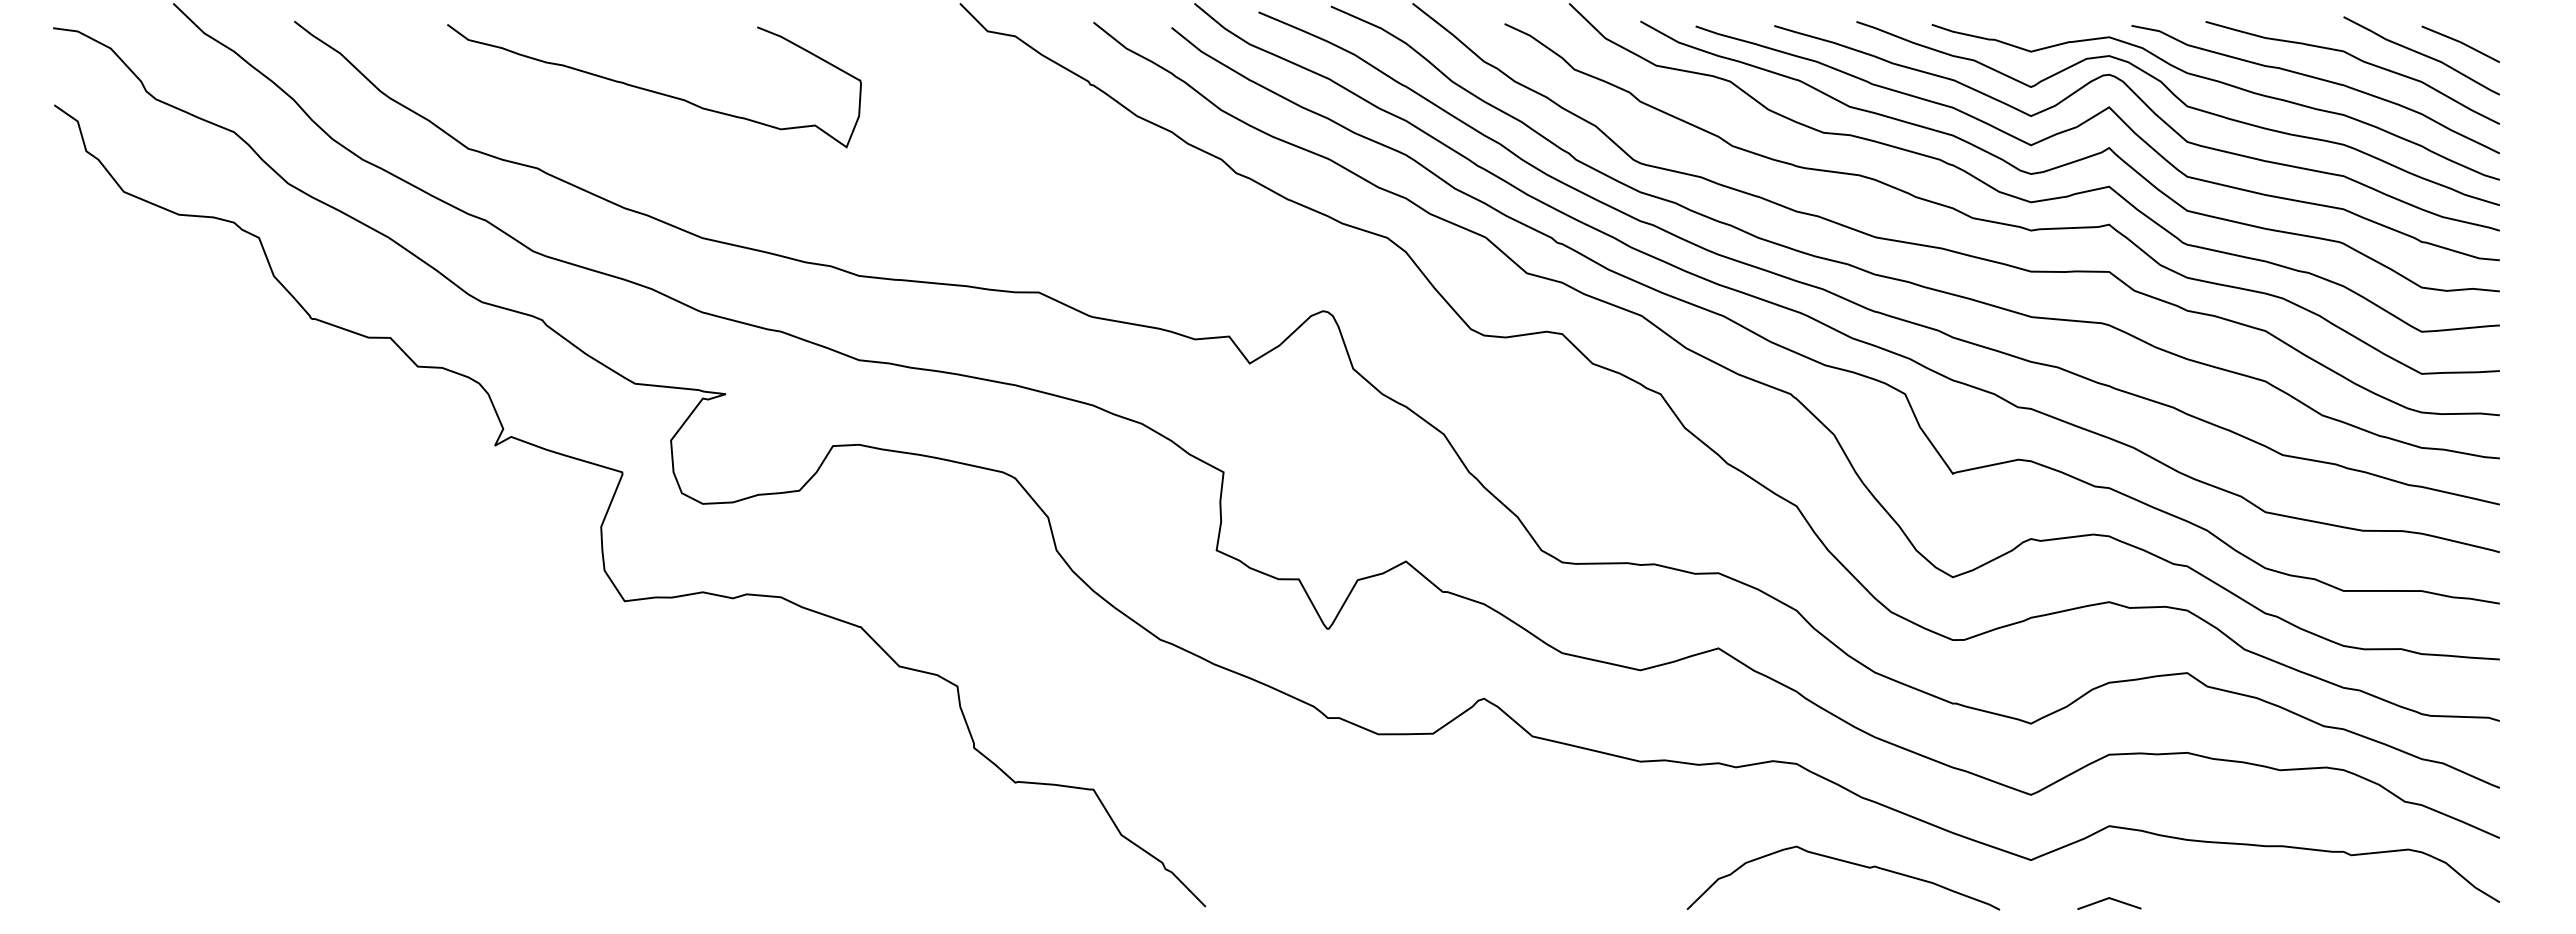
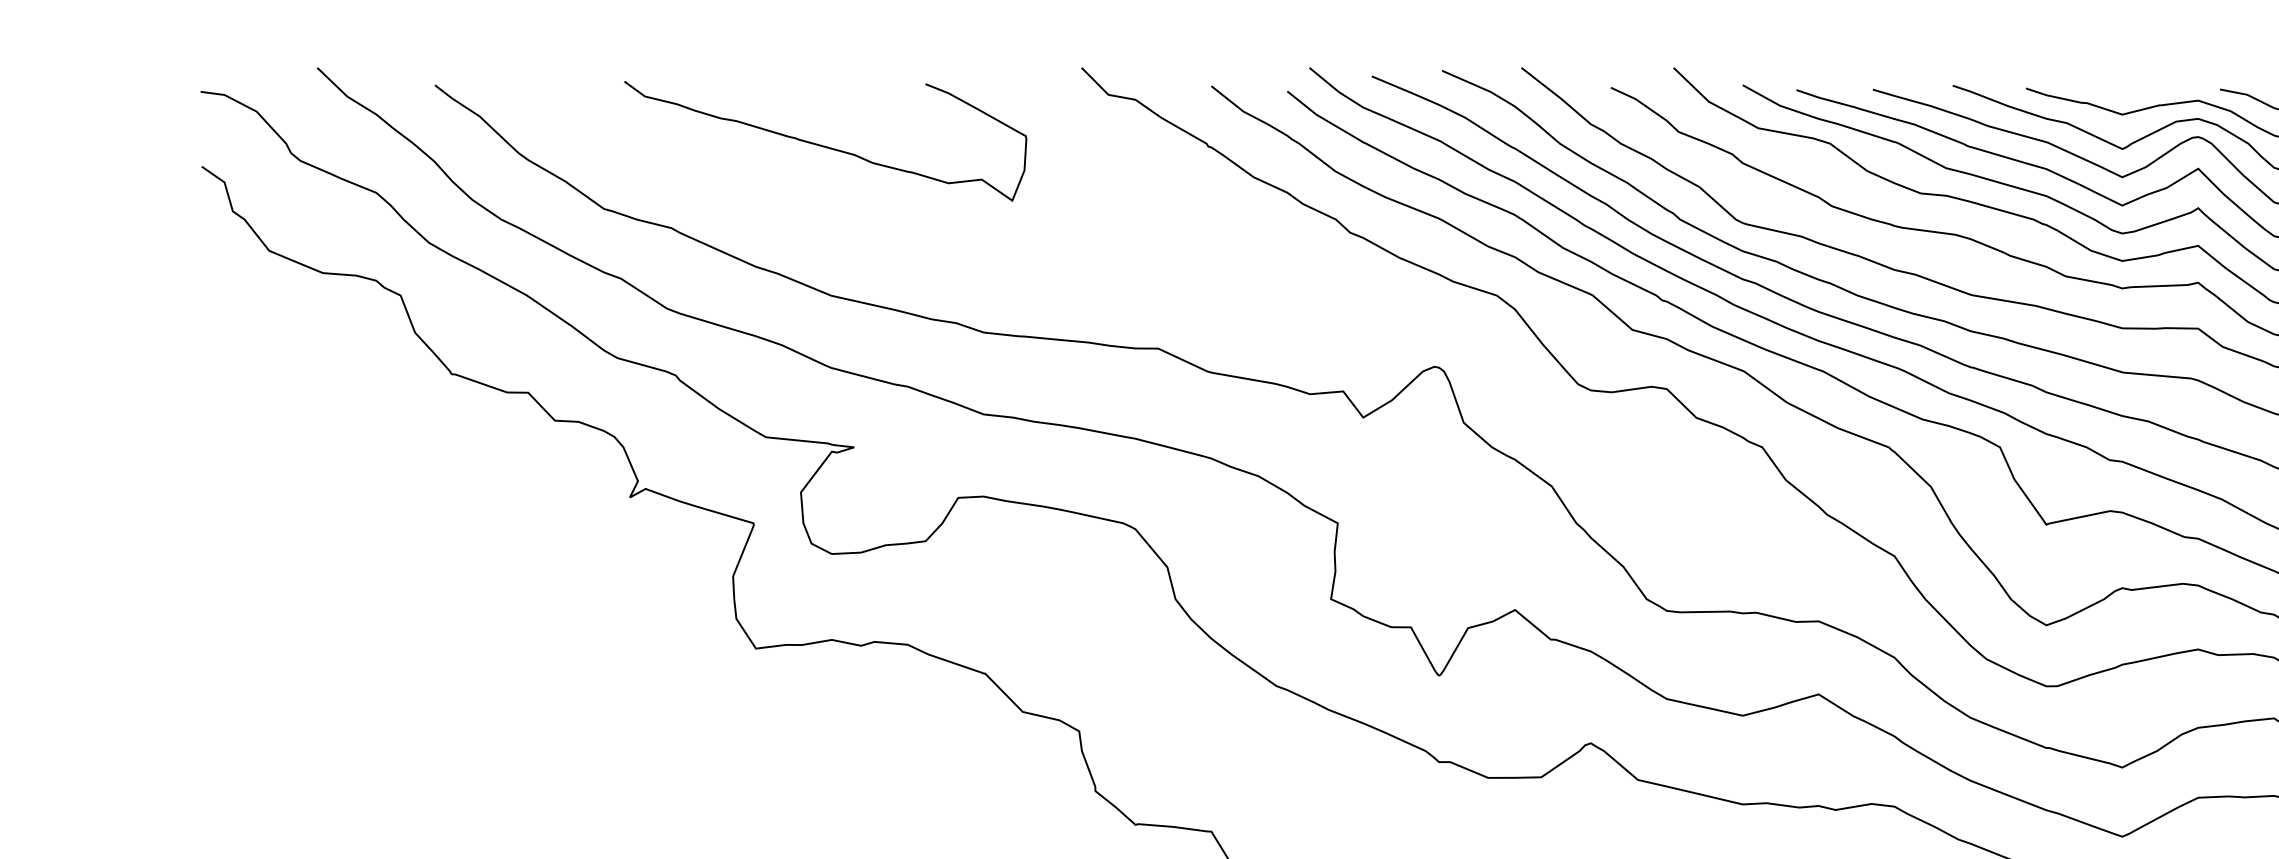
curve: (653, 90) -> (824, 145), moved

